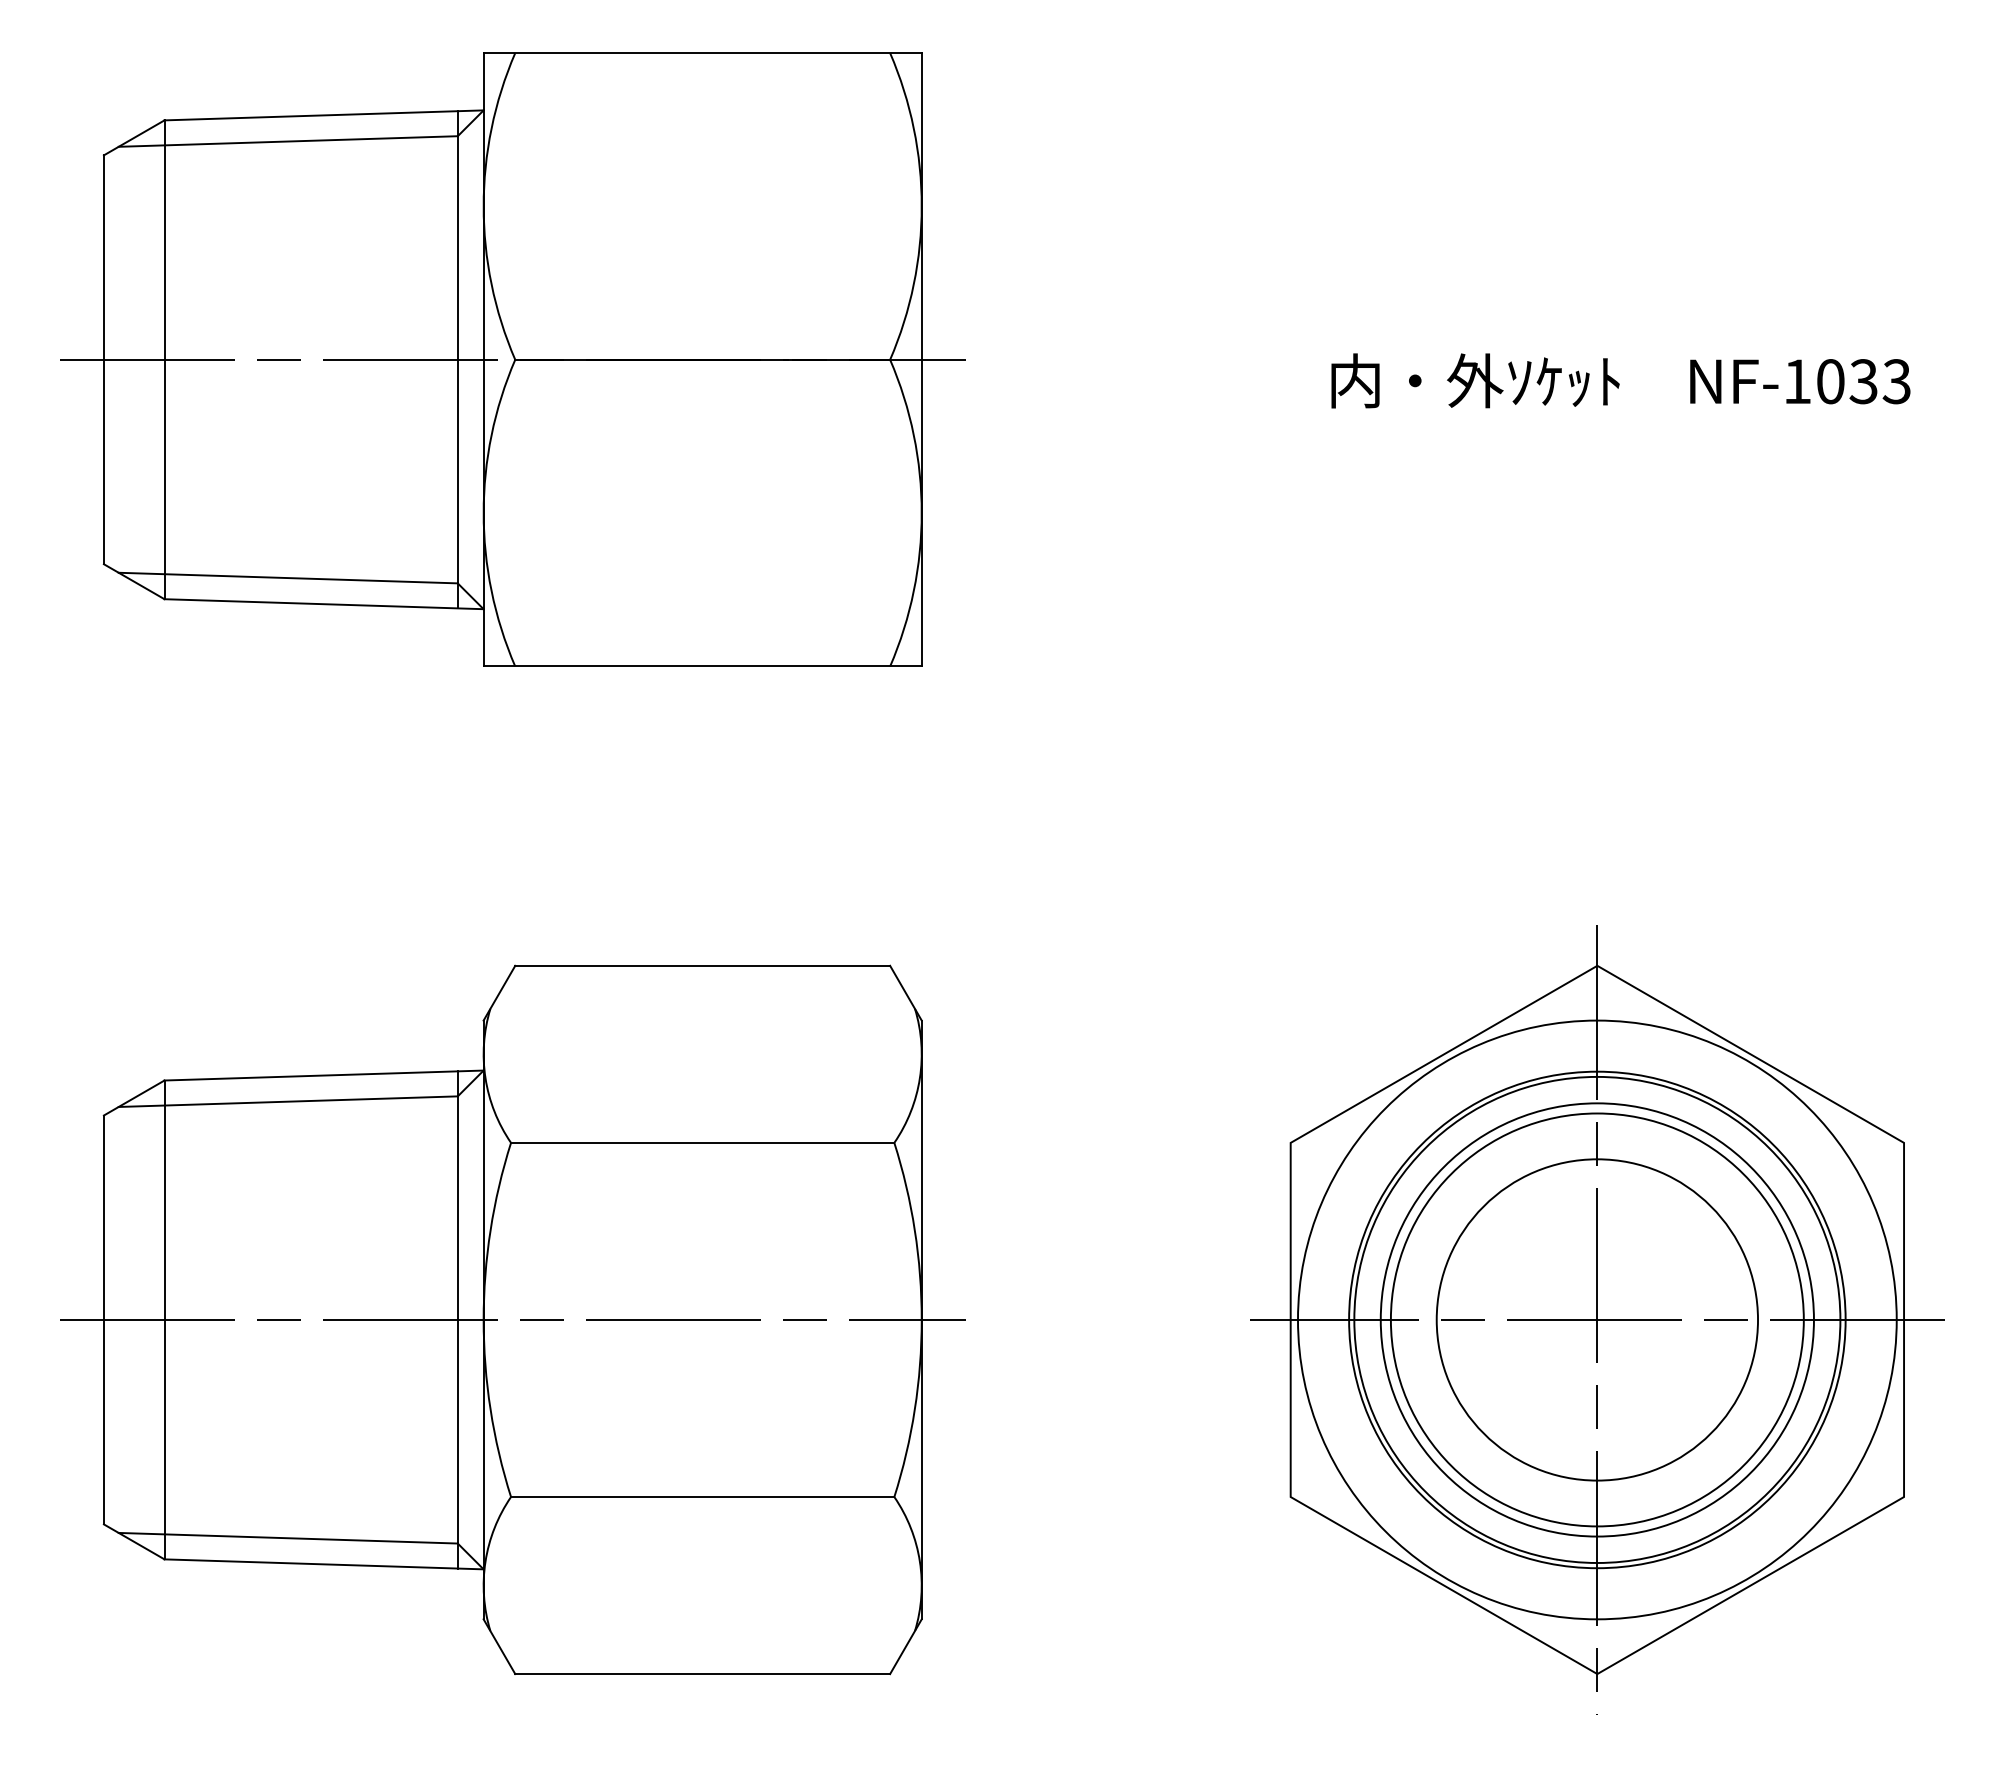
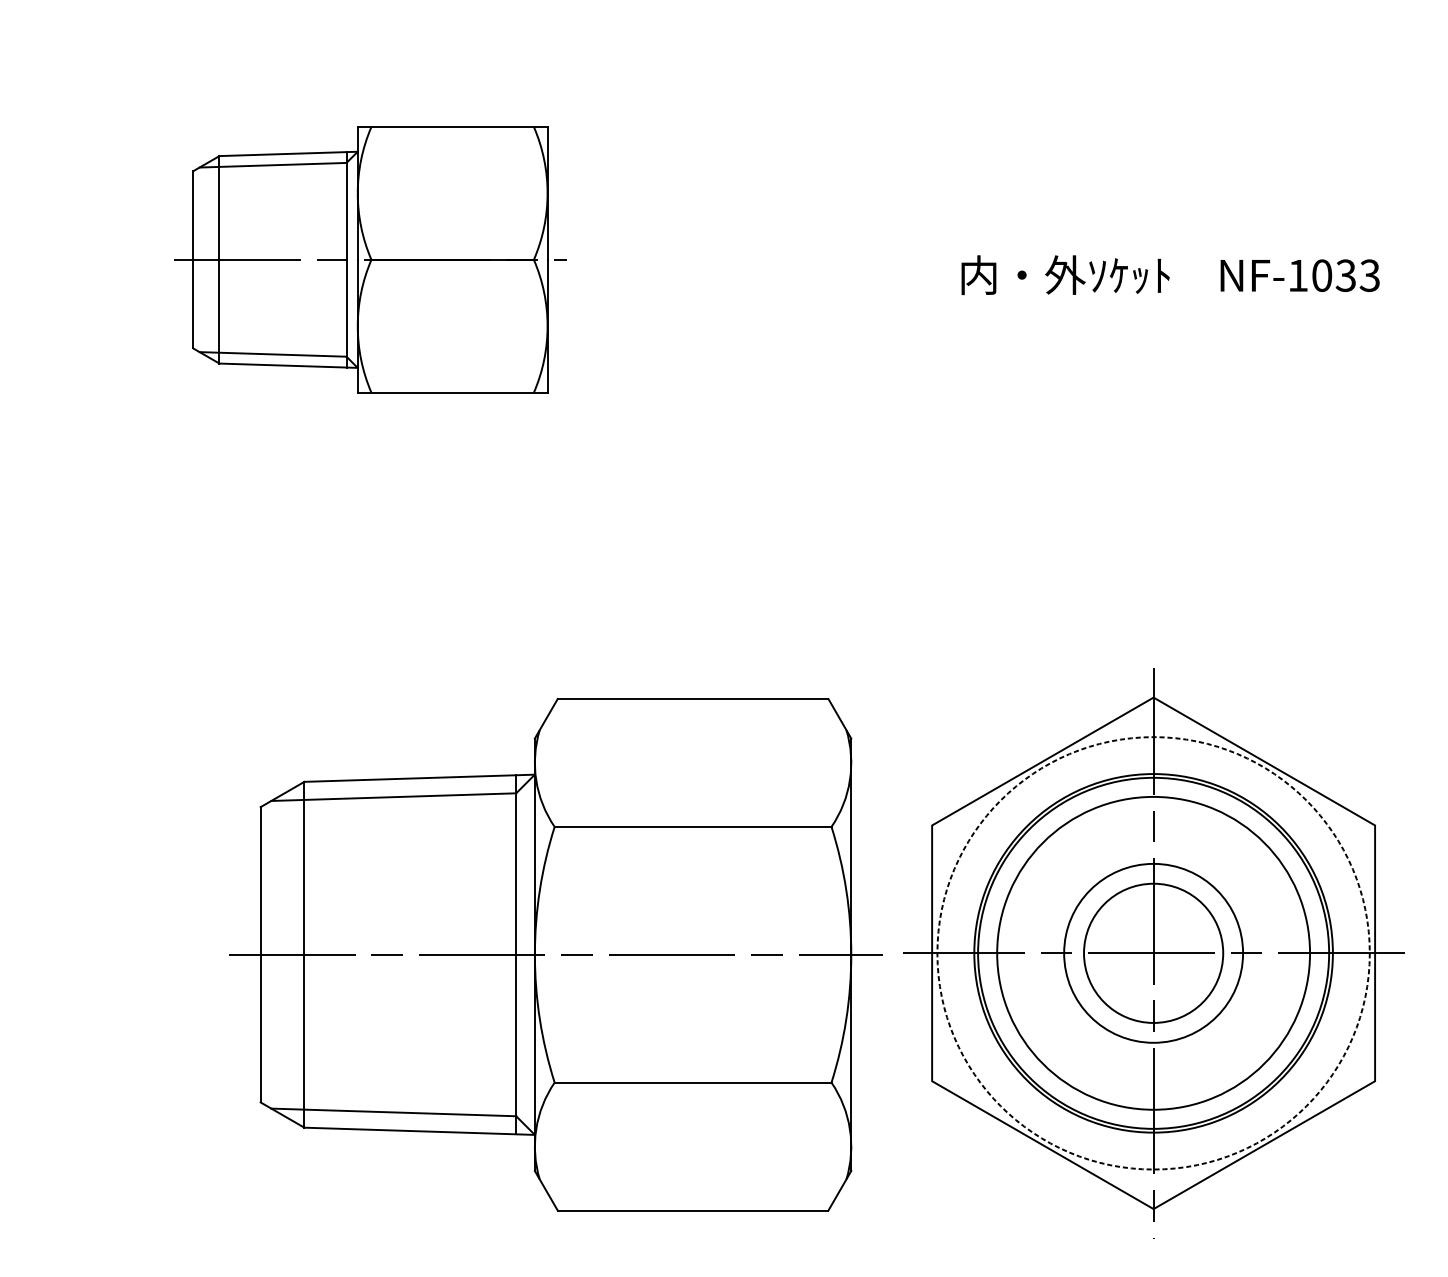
part: (512, 359) -> (370, 259), size x0.6
part: (512, 1319) -> (555, 954), moved
circle: (1596, 1319) -> (1152, 953), size x0.6
circle: (1596, 1319) -> (1152, 953), solid -> dashed
circle: (1597, 1319) -> (1153, 953), size x0.6

